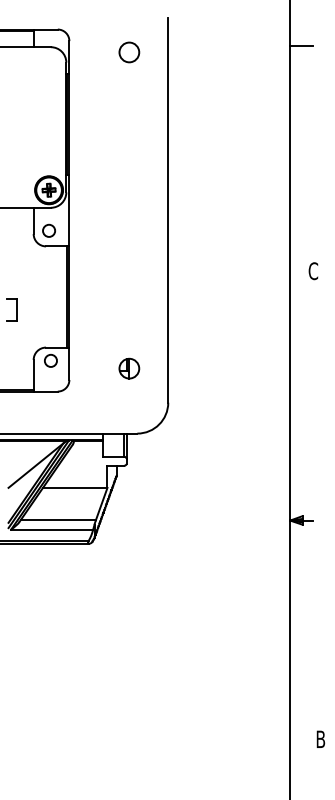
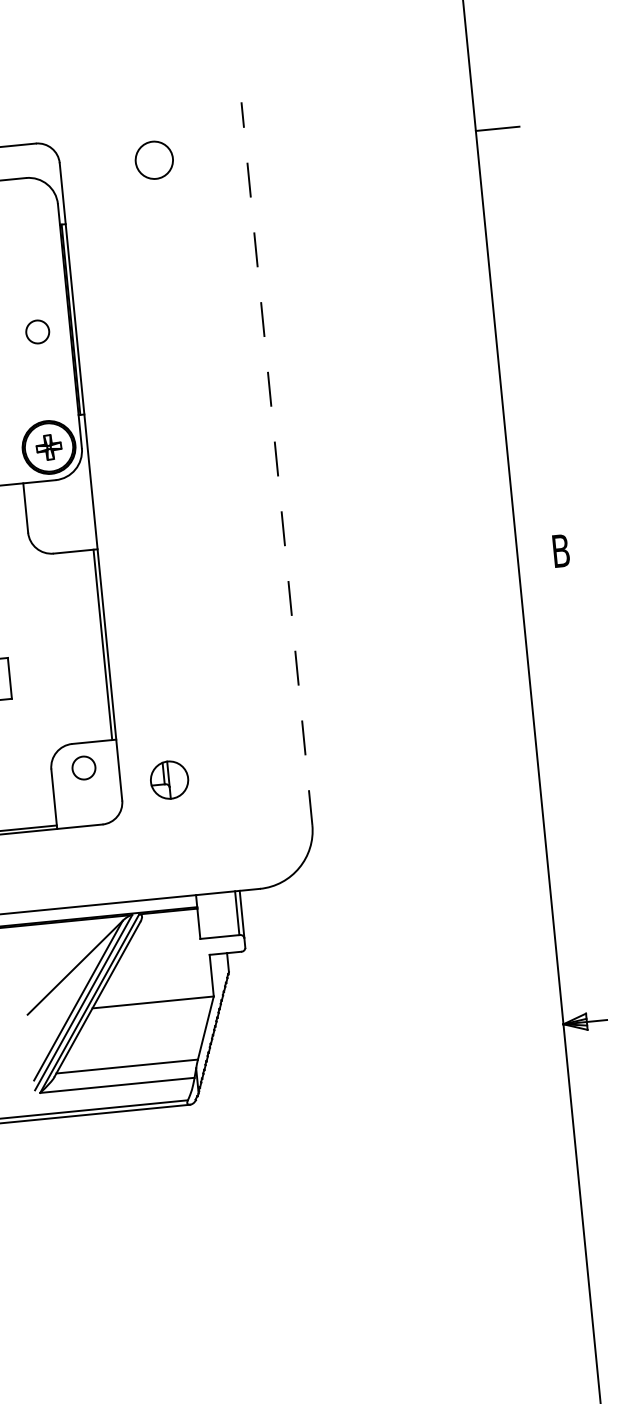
circle: (129, 52) -> (154, 160), moved
line: (168, 210) -> (277, 463), solid -> dashed
circle: (48, 230) -> (36, 331), moved
text: (313, 271) -> (561, 551), C -> B
part: (129, 368) -> (169, 779), moved

